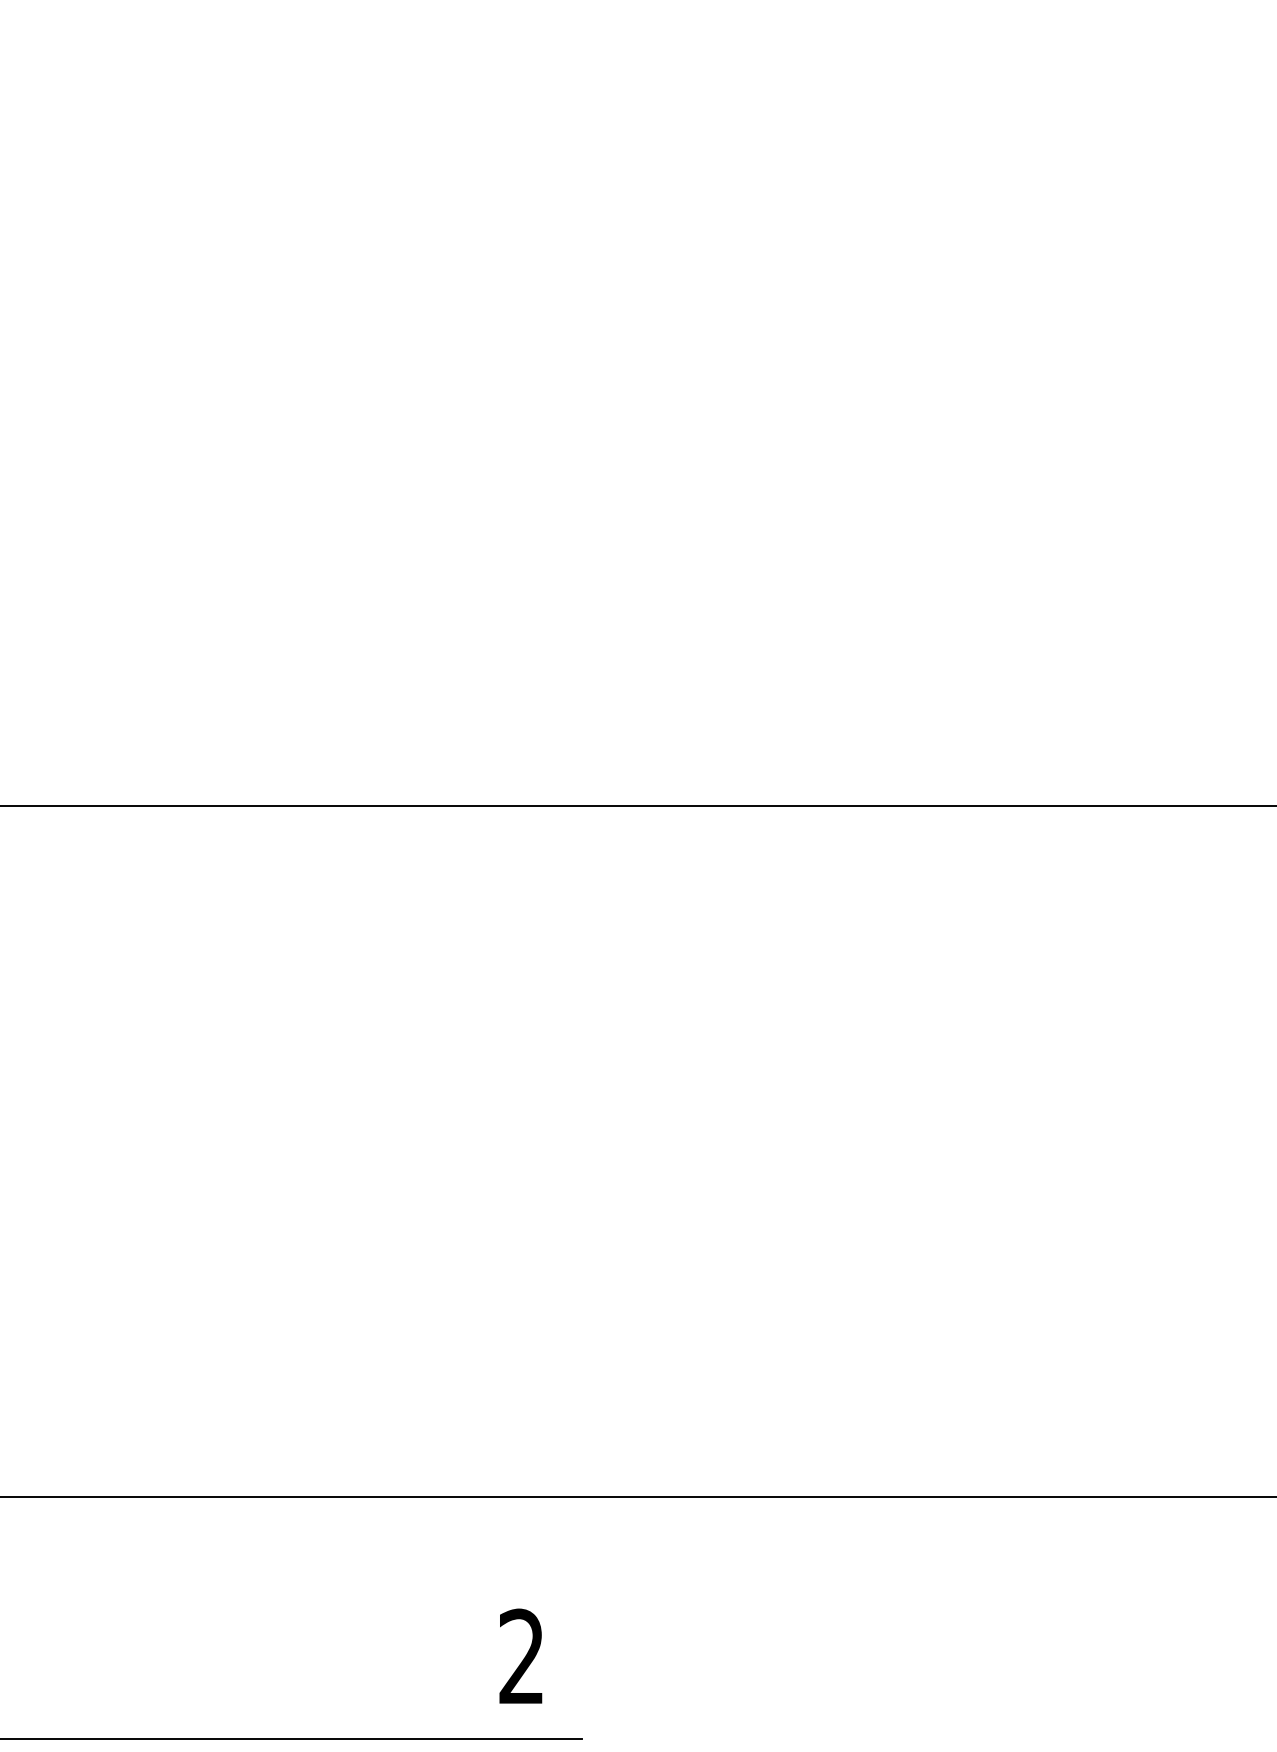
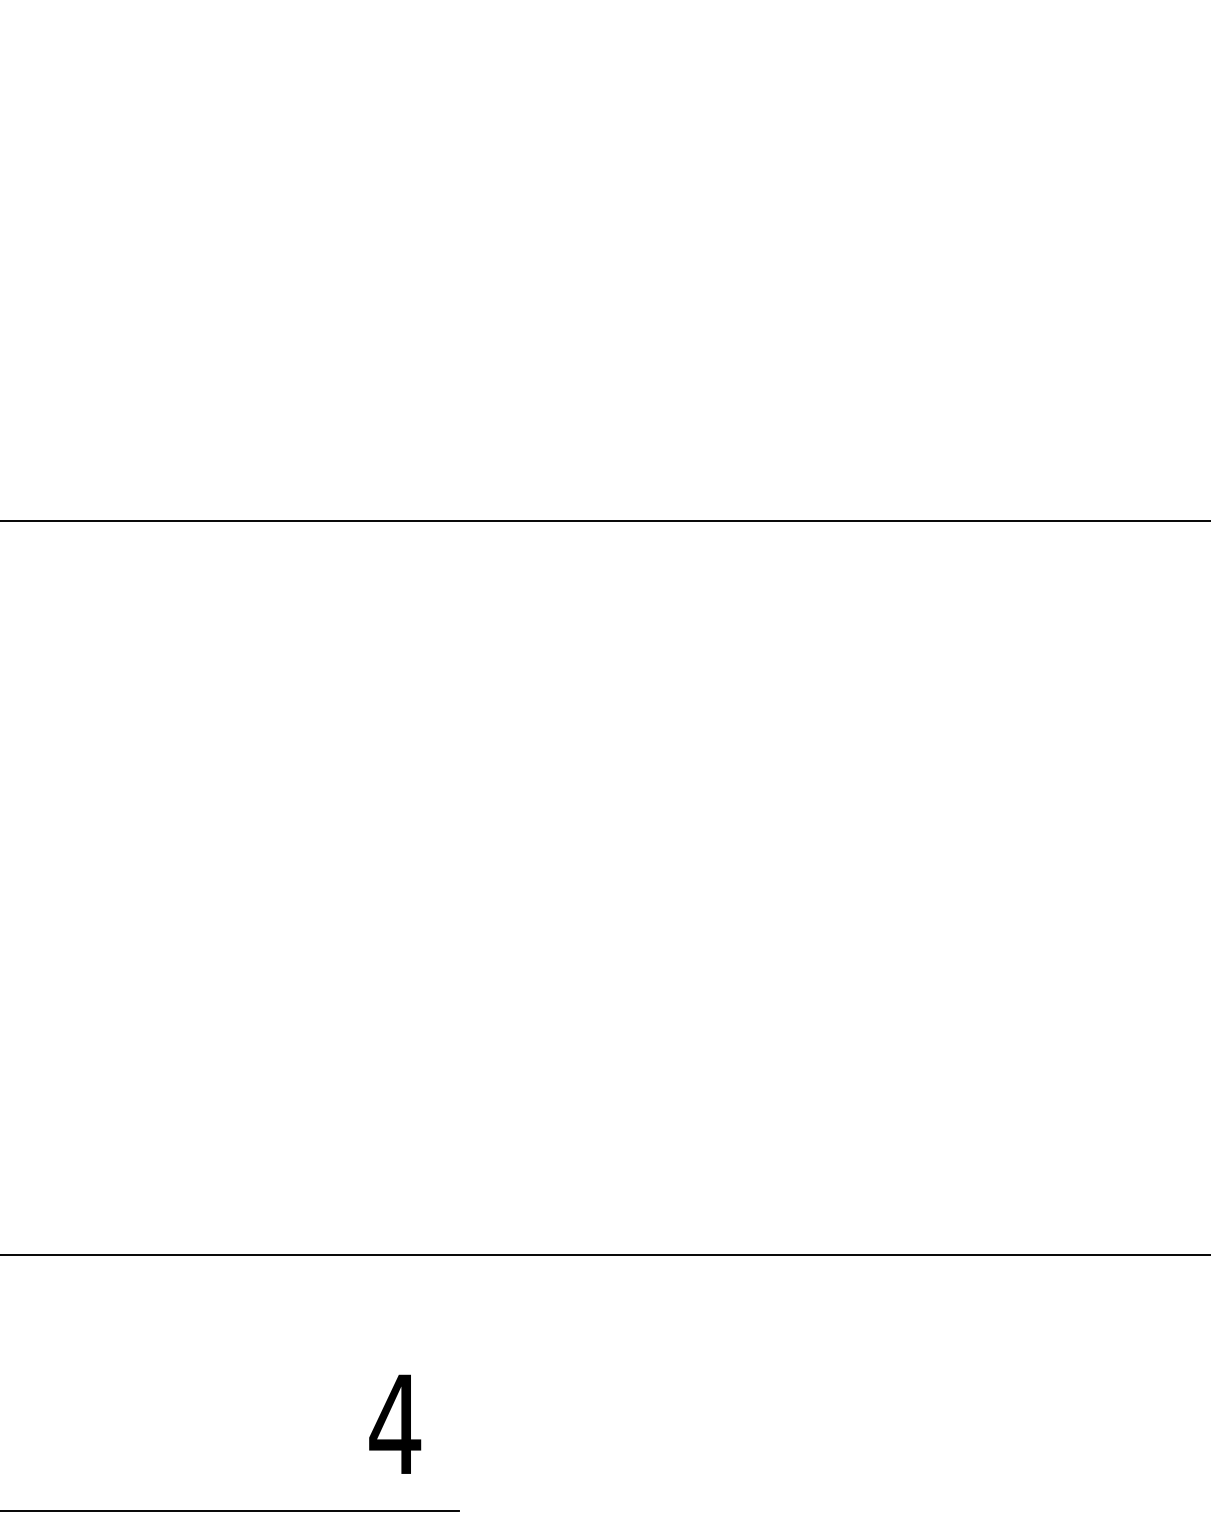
text: (521, 1655) -> (394, 1422), 2 -> 4

